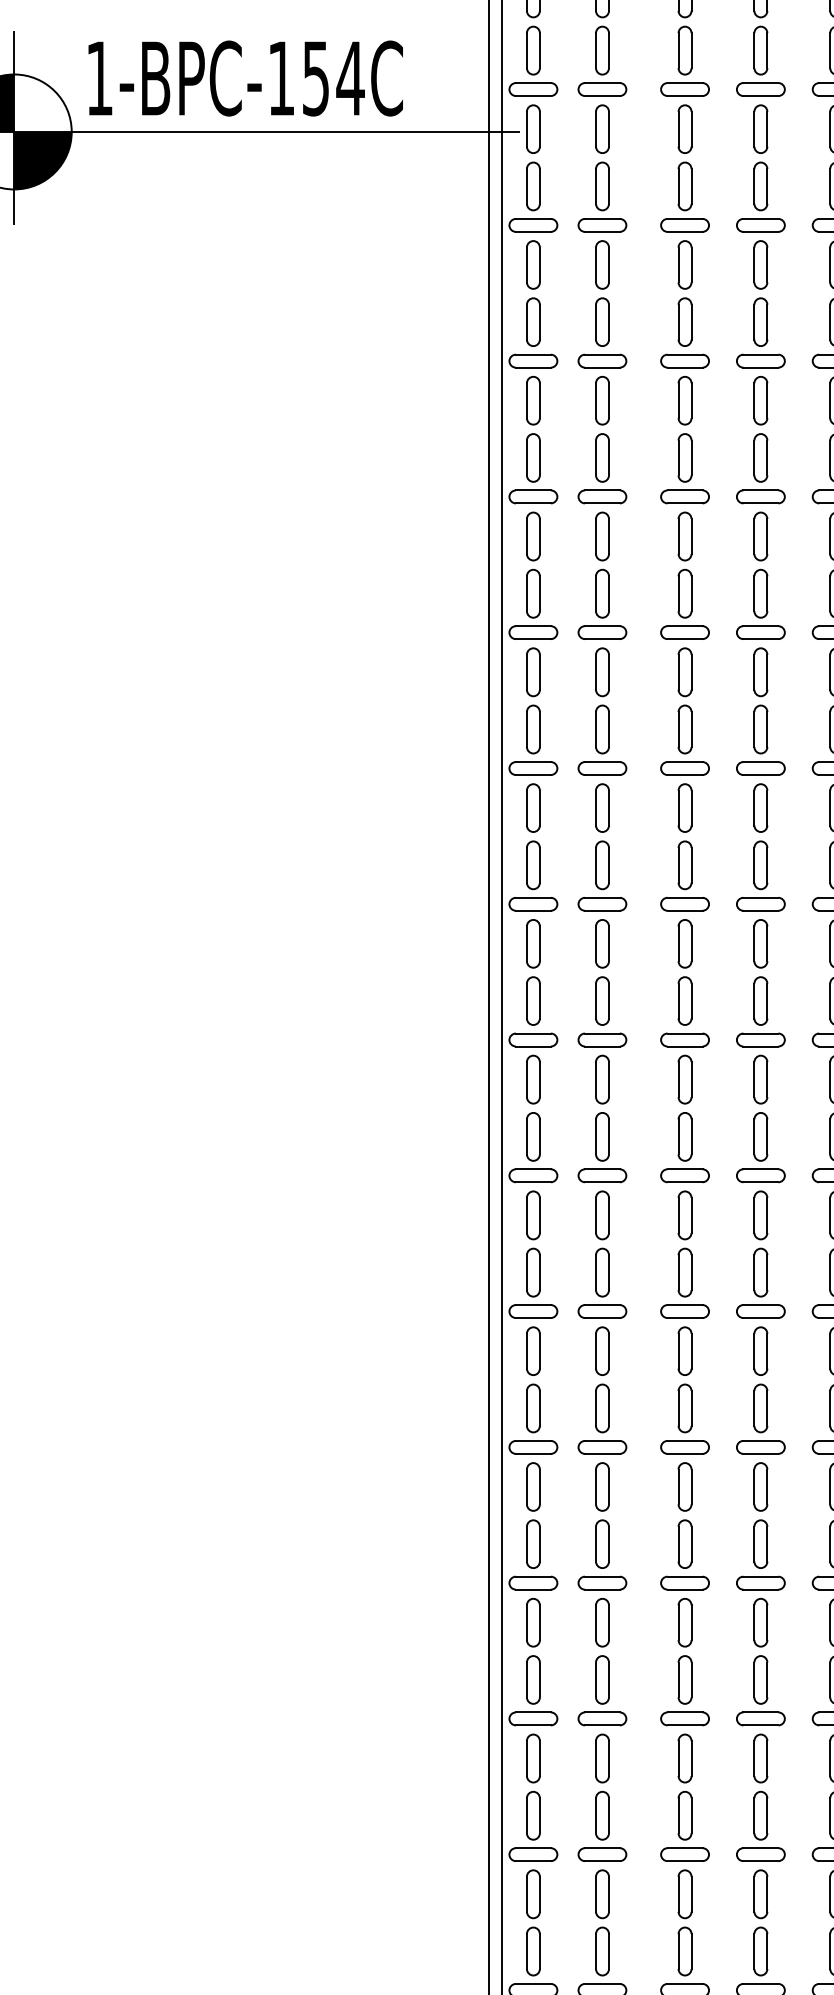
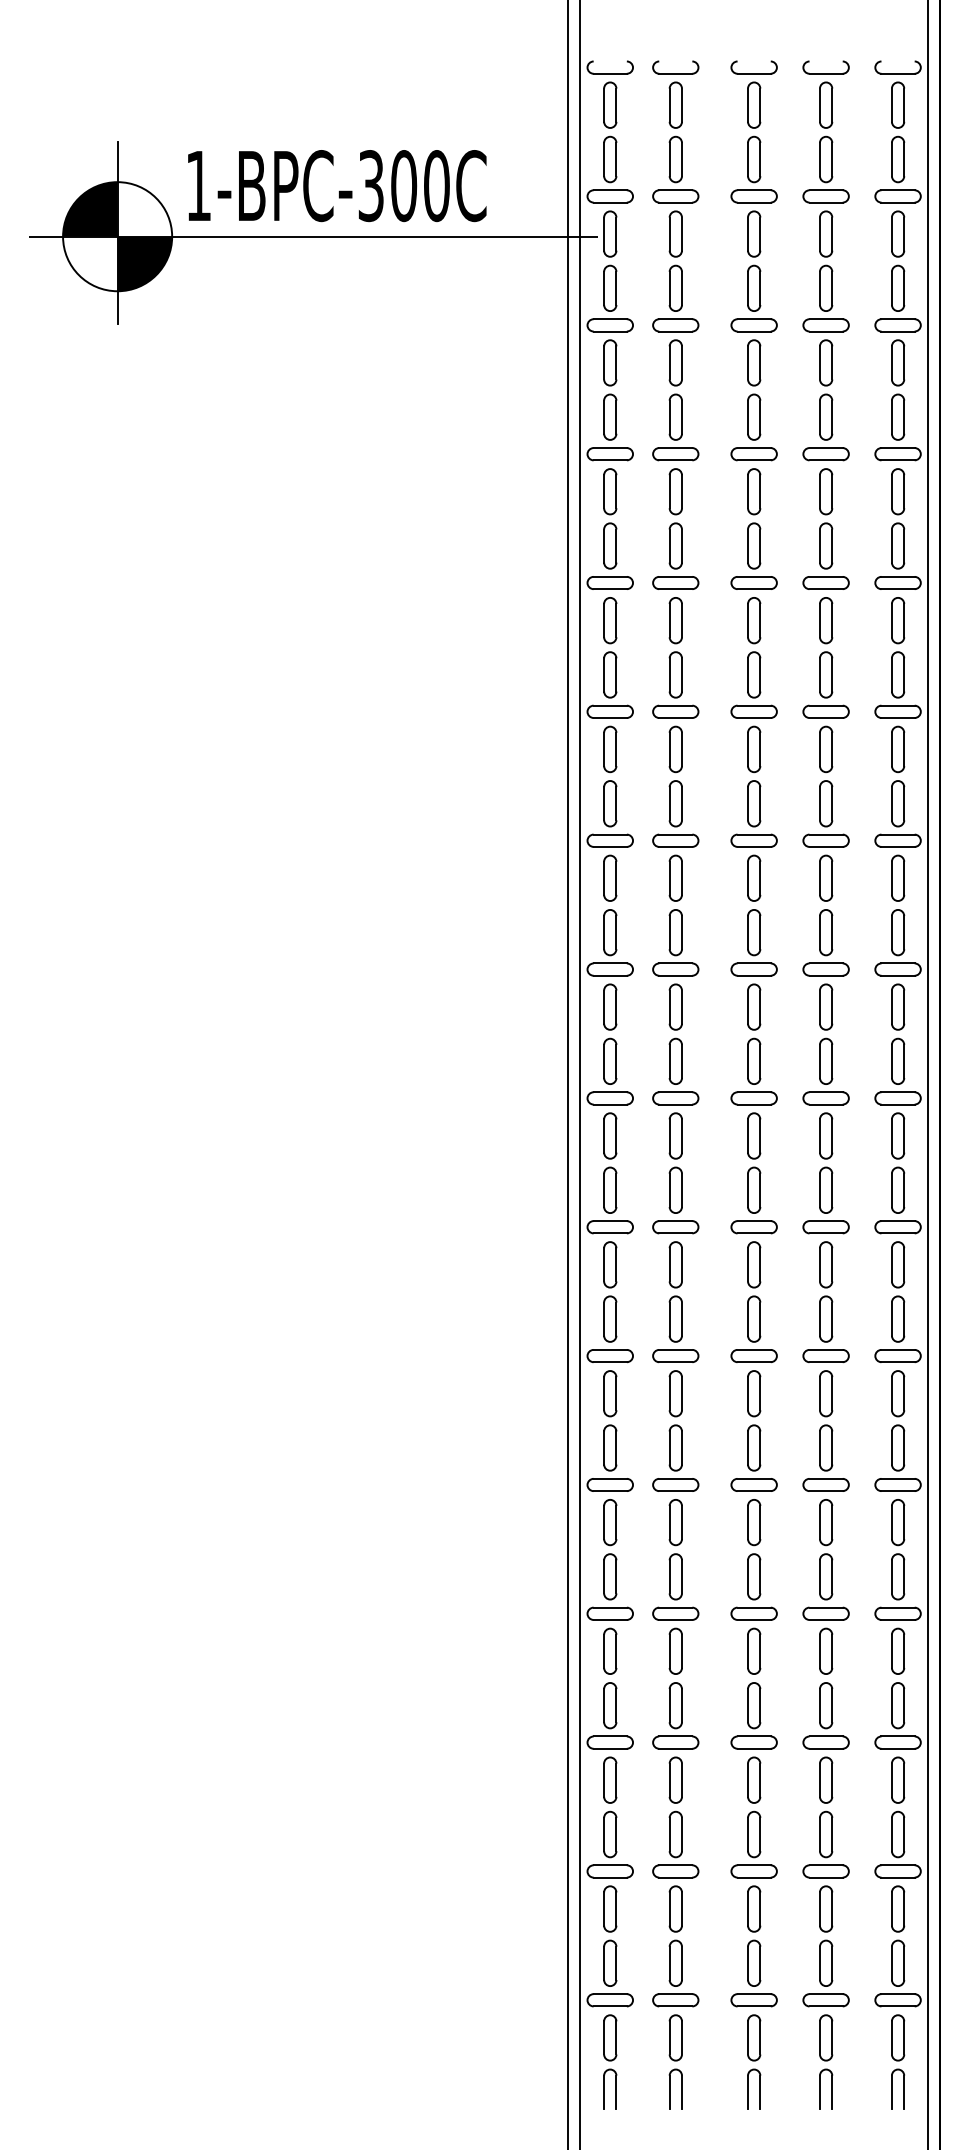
text: (316, 79) -> (404, 186), 1-BPC-154C -> 1-BPC-300C

